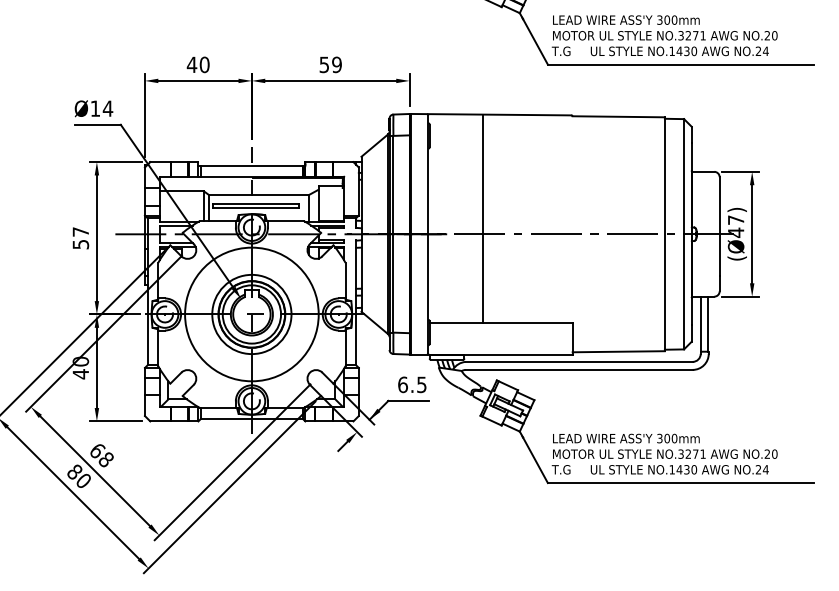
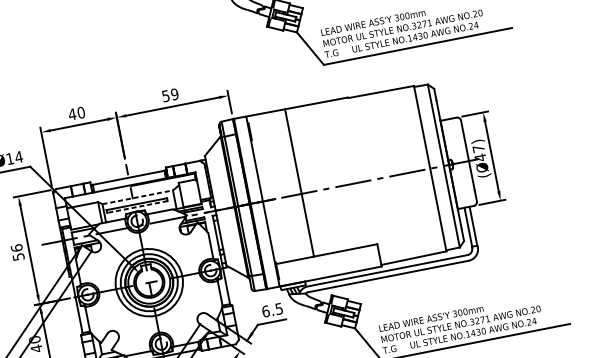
line: (258, 195) -> (137, 197), solid -> dashed
line: (255, 208) -> (137, 207), solid -> dashed
text: (80, 231) -> (16, 247), 57 -> 56
circle: (251, 314) -> (149, 282), size x0.7

